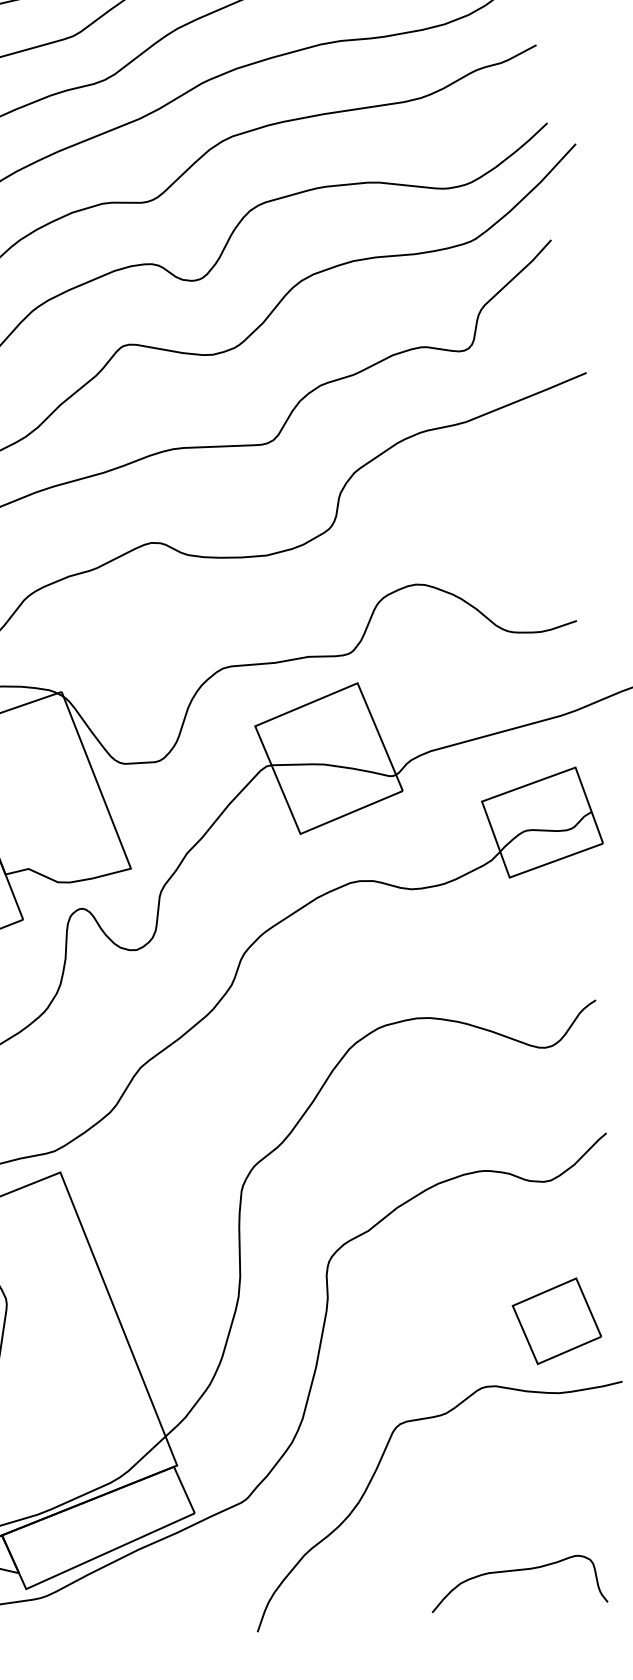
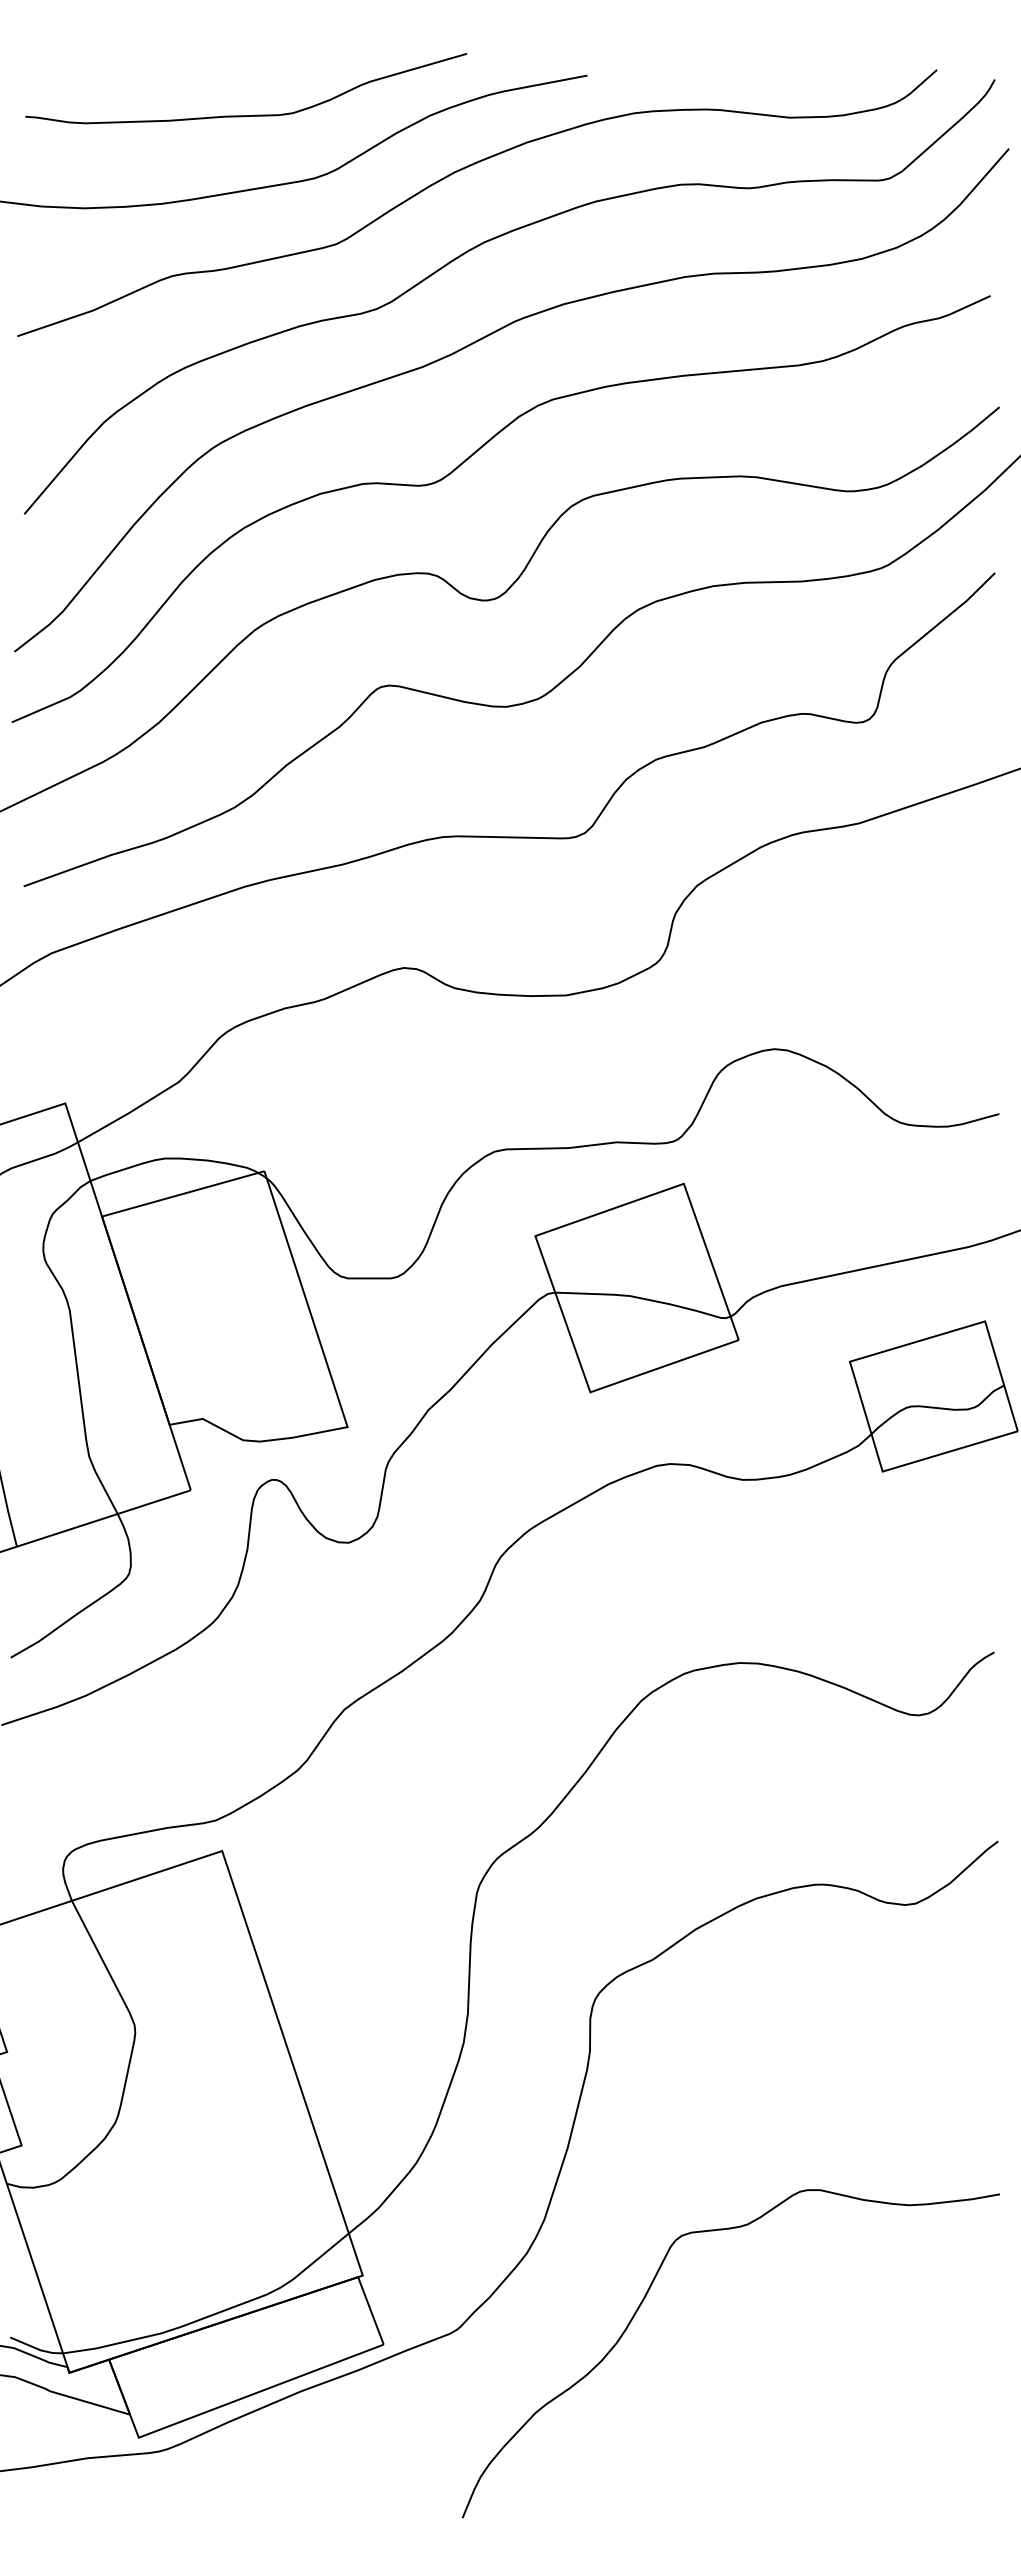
part: (557, 1321) -> (912, 2103), removed
curve: (517, 1571) -> (835, 2453), removed

